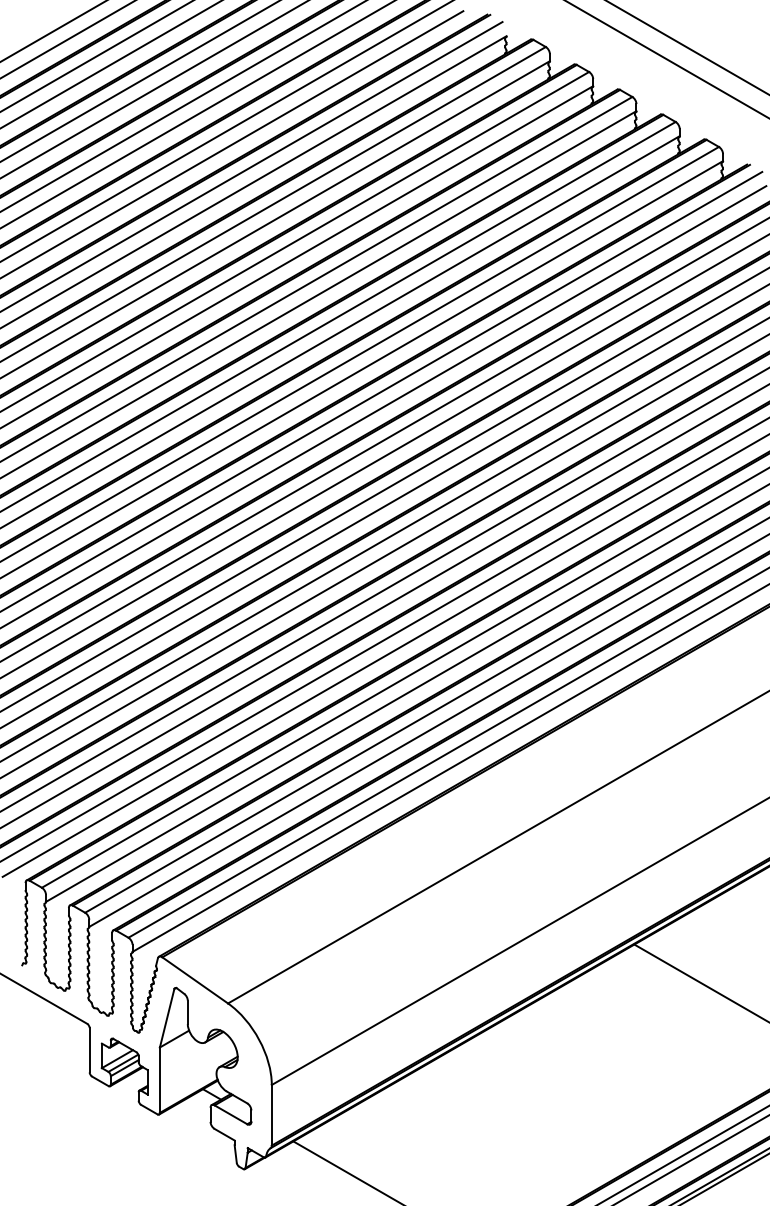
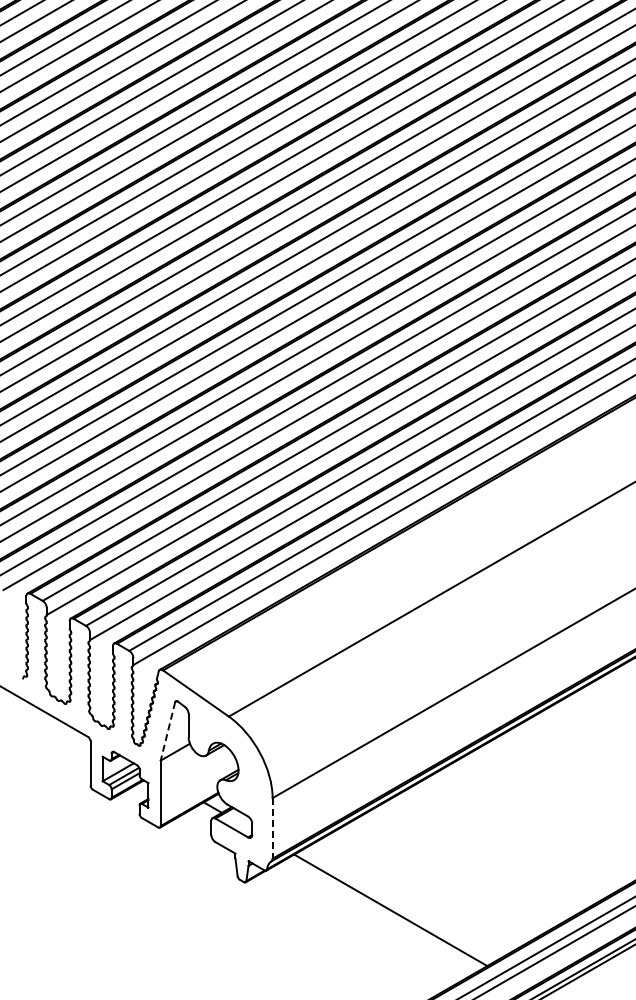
line: (167, 1018) -> (168, 731), solid -> dashed
line: (271, 1115) -> (272, 828), solid -> dashed

